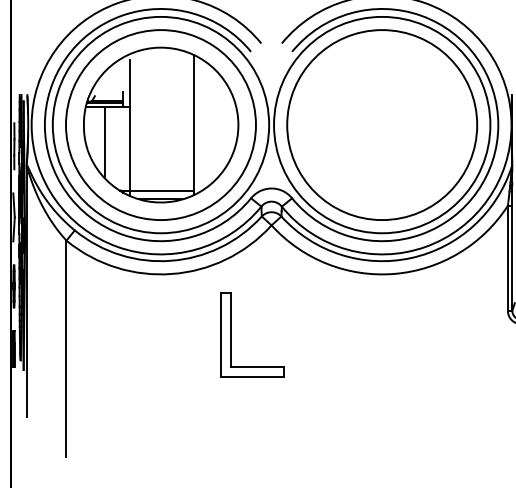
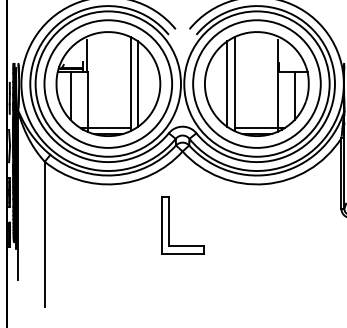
line: (205, 124) -> (138, 83), added
part: (381, 124) -> (256, 83), added
part: (232, 335) -> (169, 225), moved

